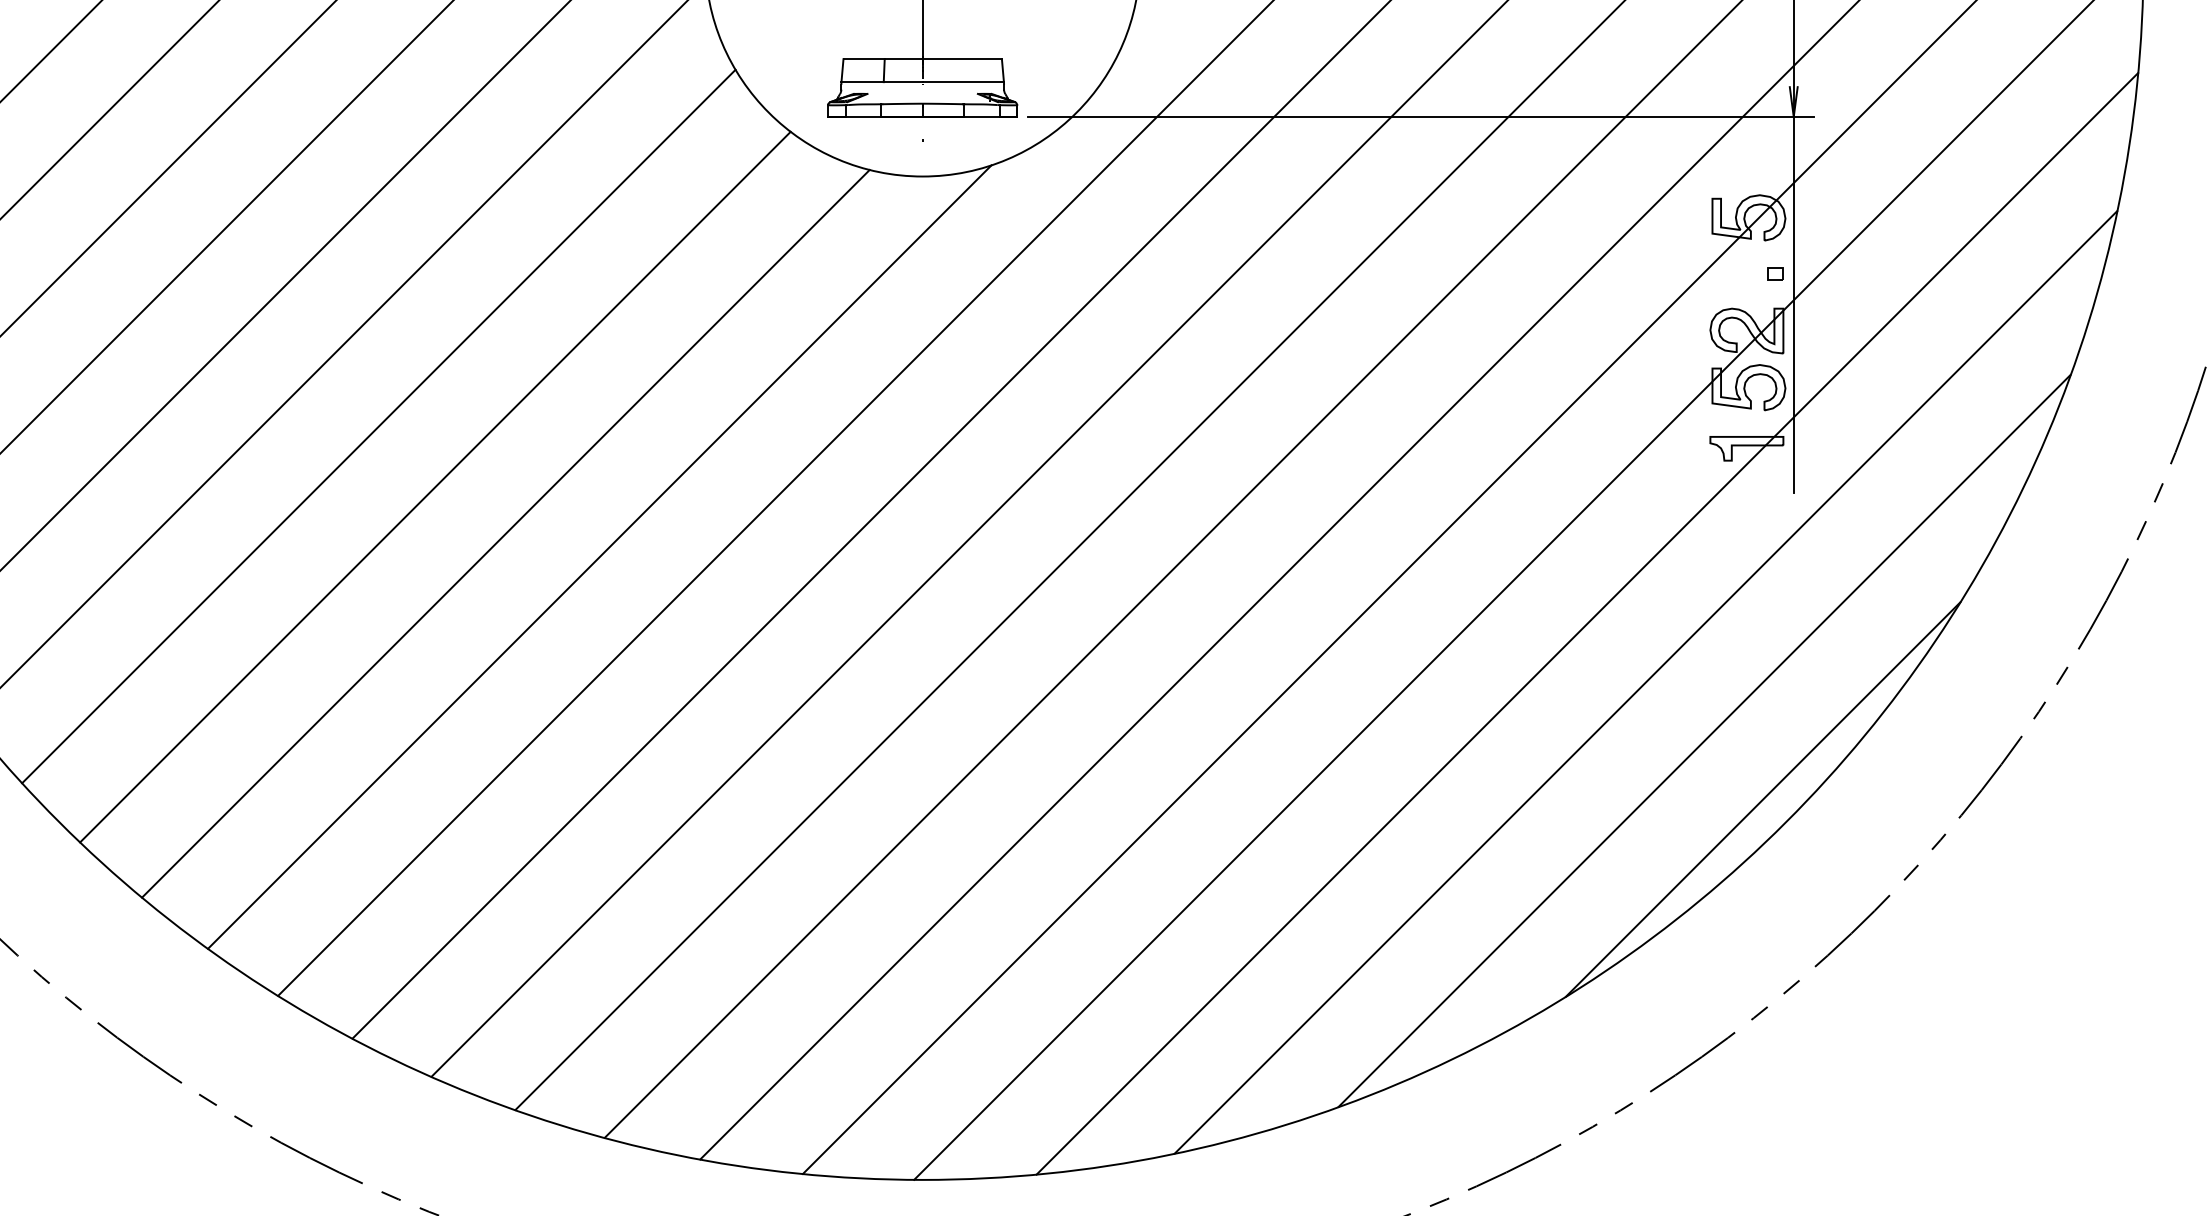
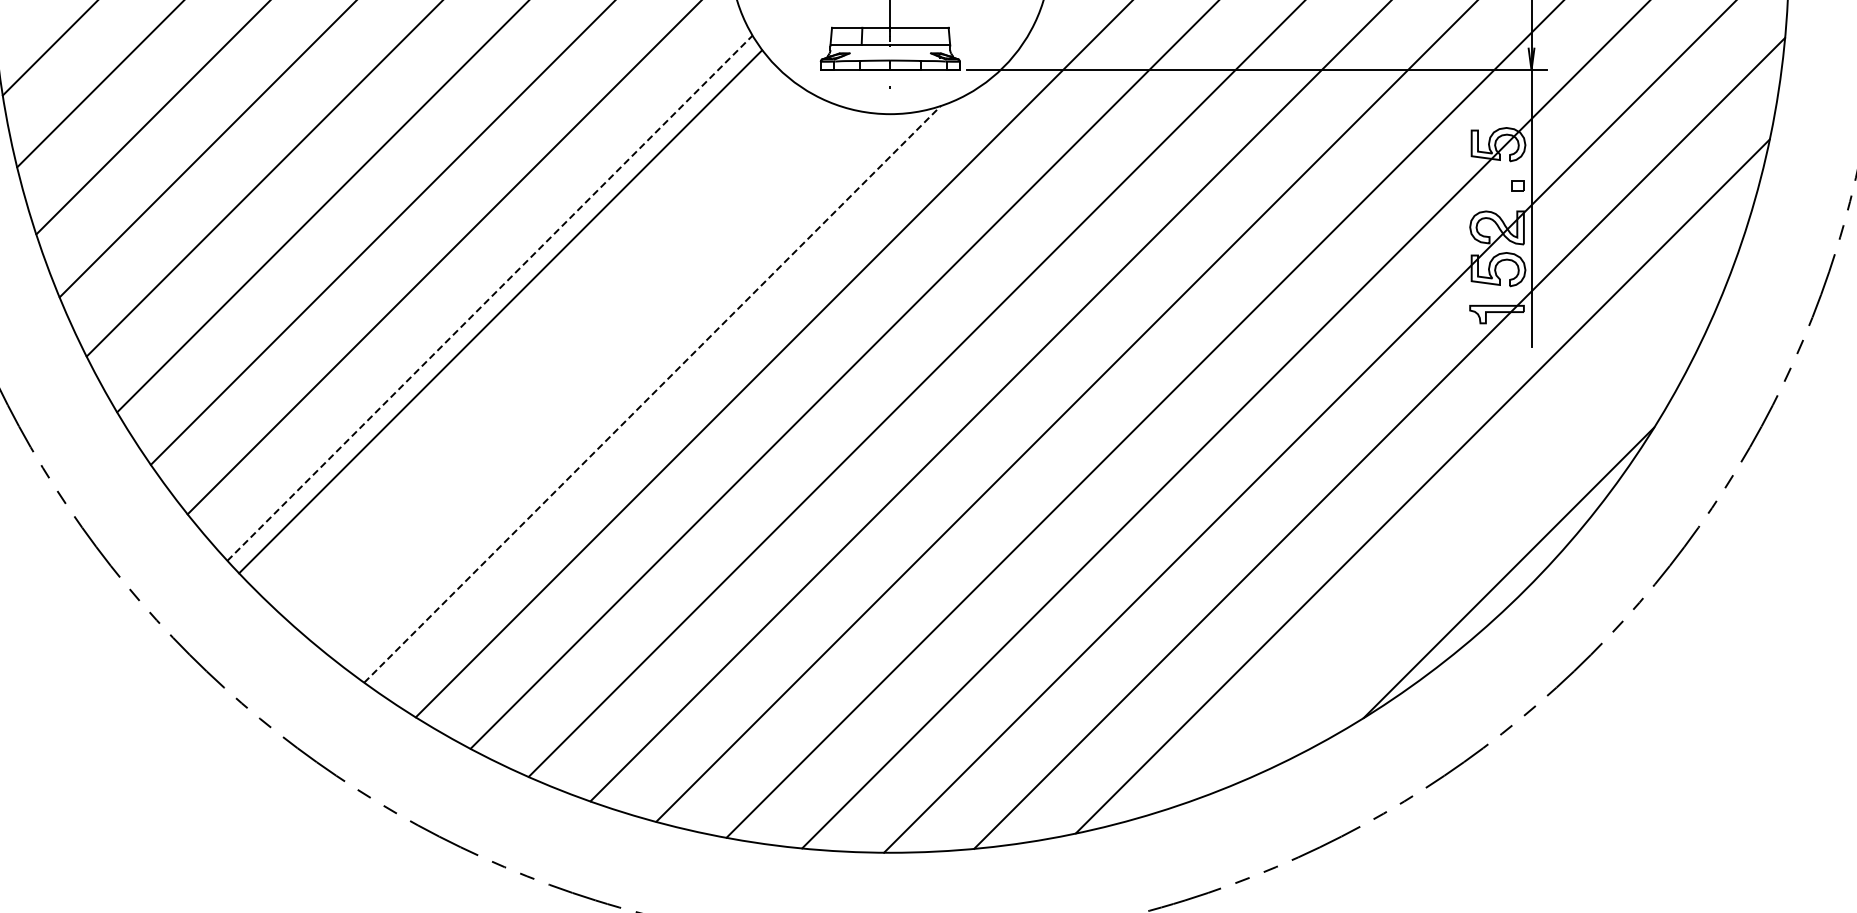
line: (379, 425) -> (490, 297), solid -> dashed
line: (435, 486) -> (500, 311), moved
line: (505, 534) -> (583, 377), removed
line: (599, 557) -> (652, 394), solid -> dashed
line: (1704, 740) -> (1465, 529), removed

